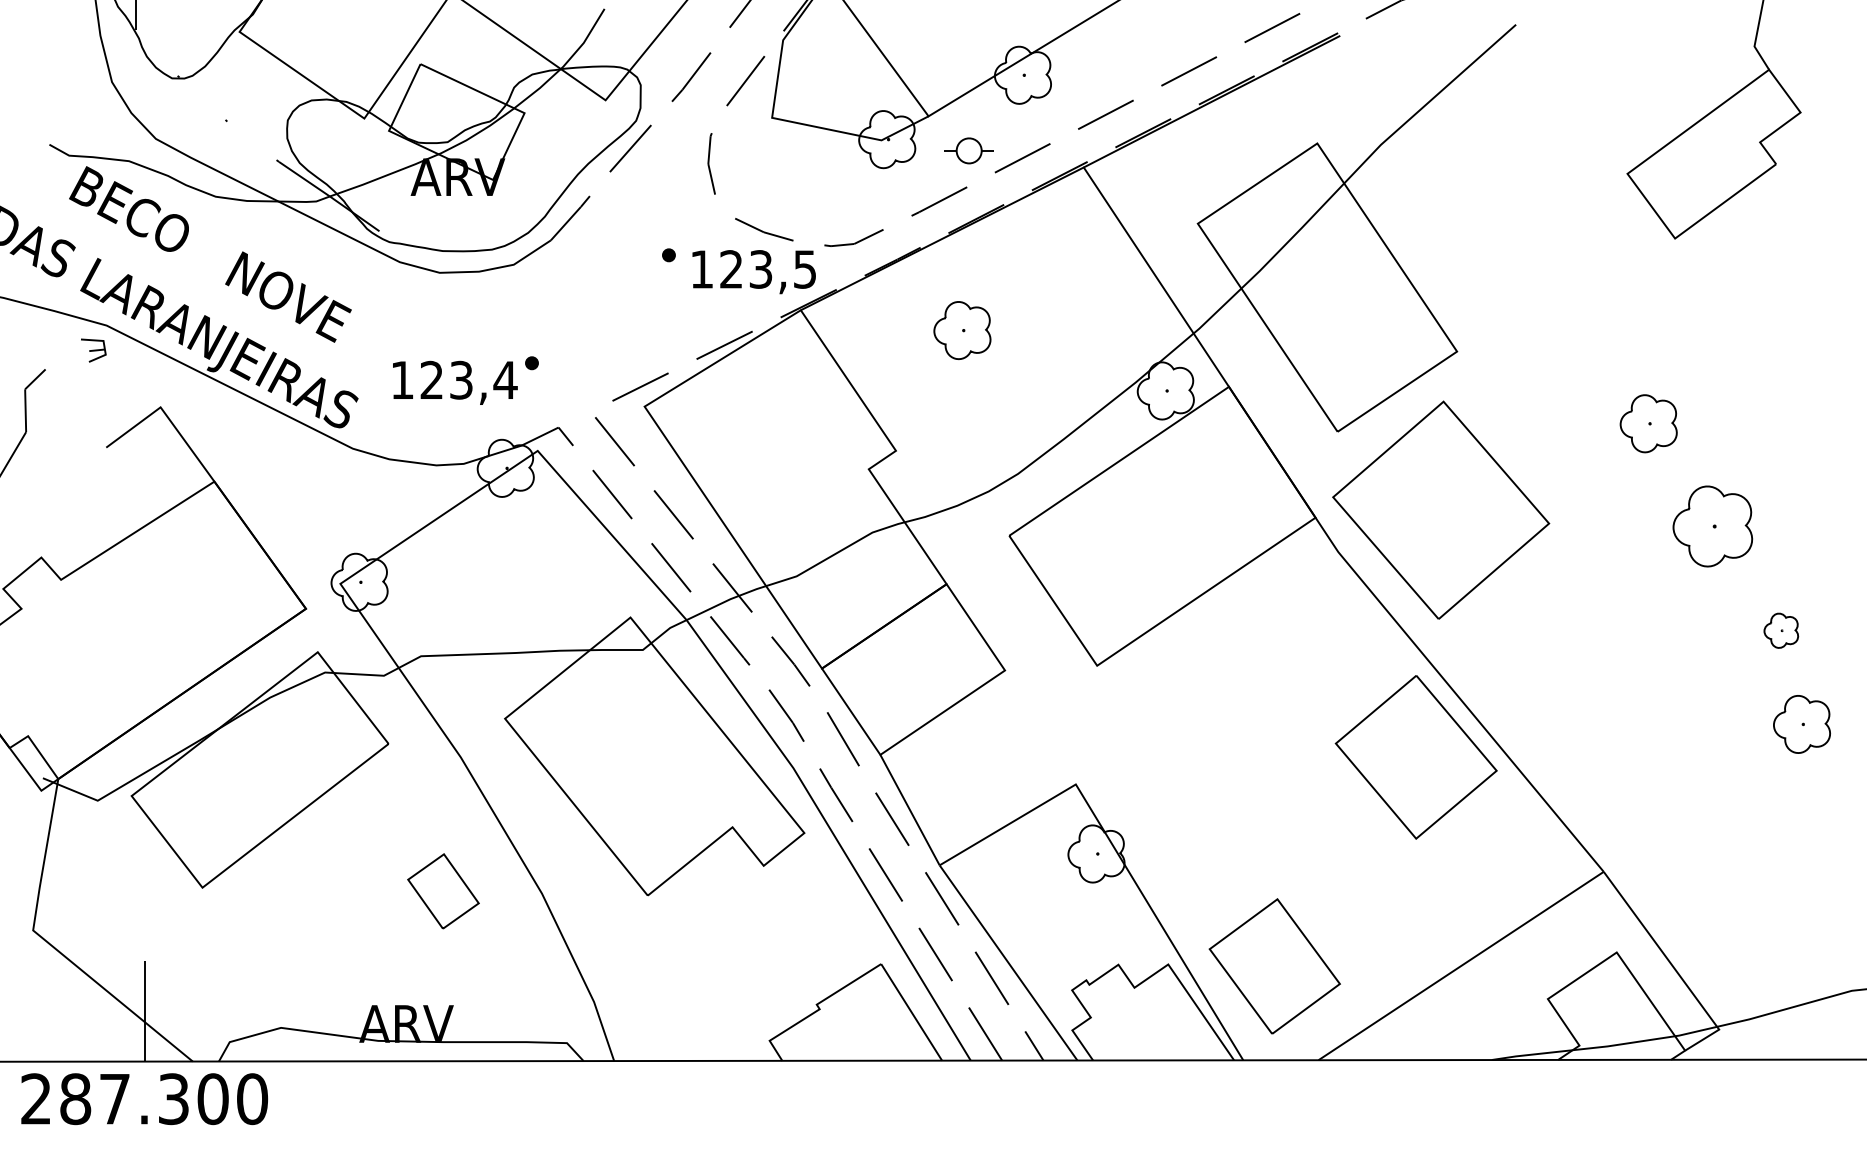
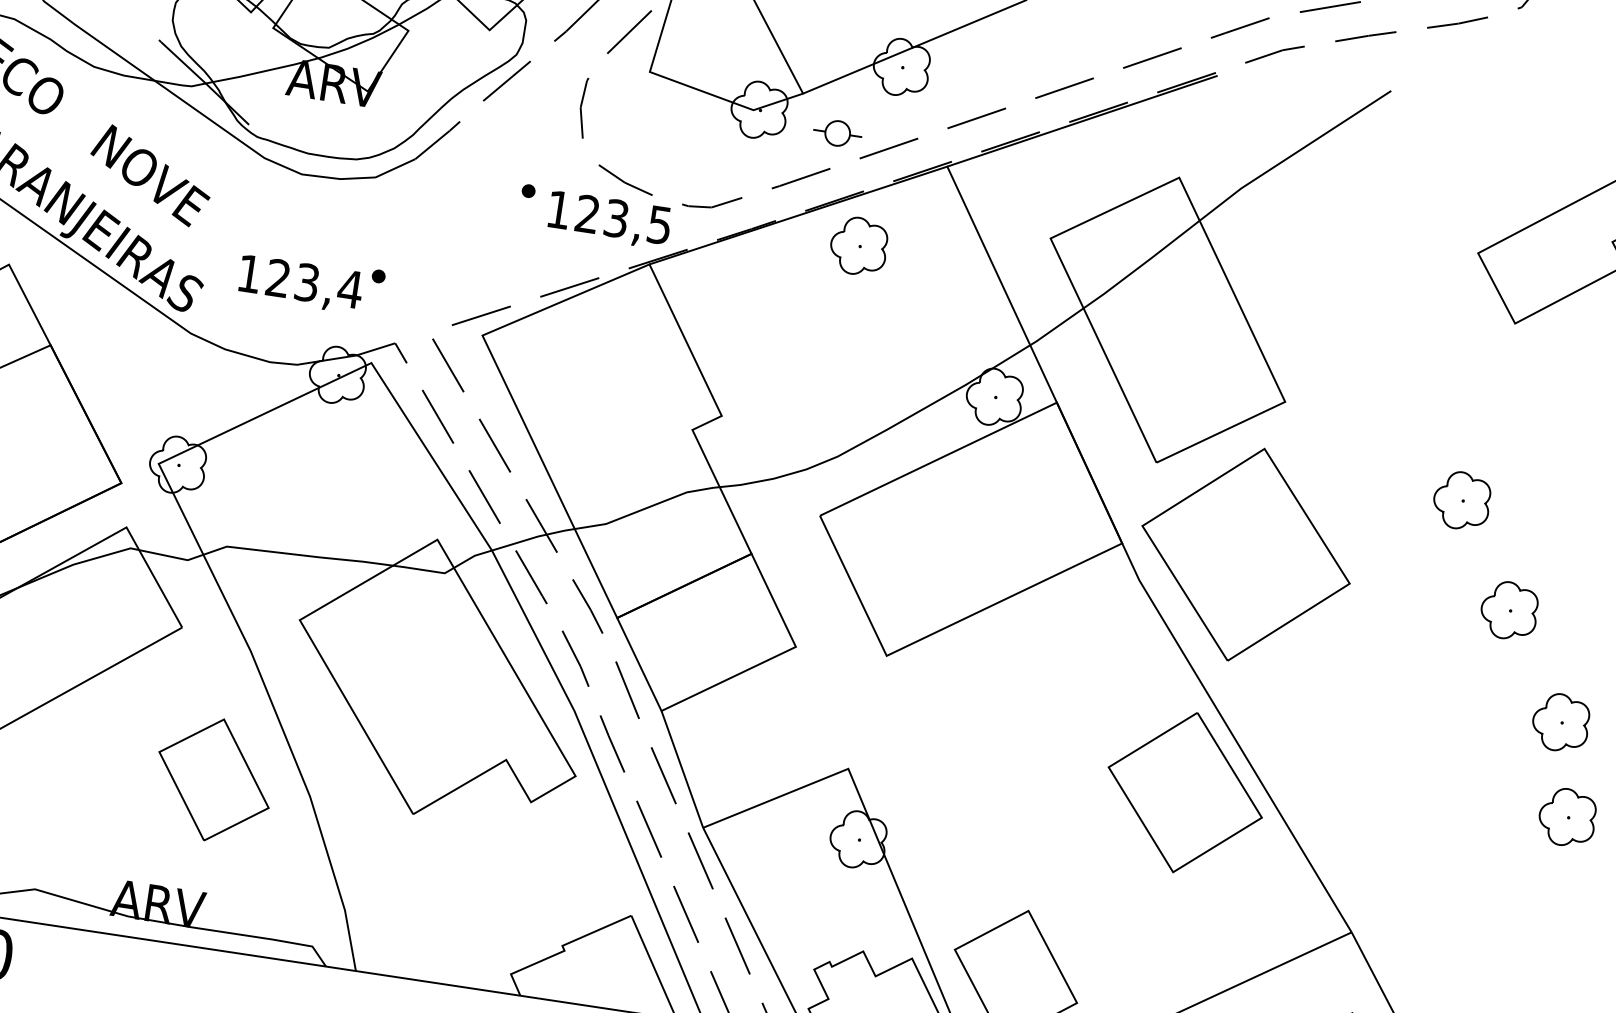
part: (962, 330) -> (858, 246), moved
part: (1712, 526) -> (1509, 610), size x0.71
part: (1781, 630) -> (1561, 722), size x1.67
part: (443, 891) -> (214, 779), size x1.67

